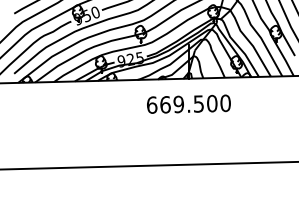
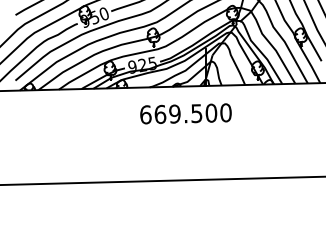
text: (188, 103) -> (185, 113), moved

